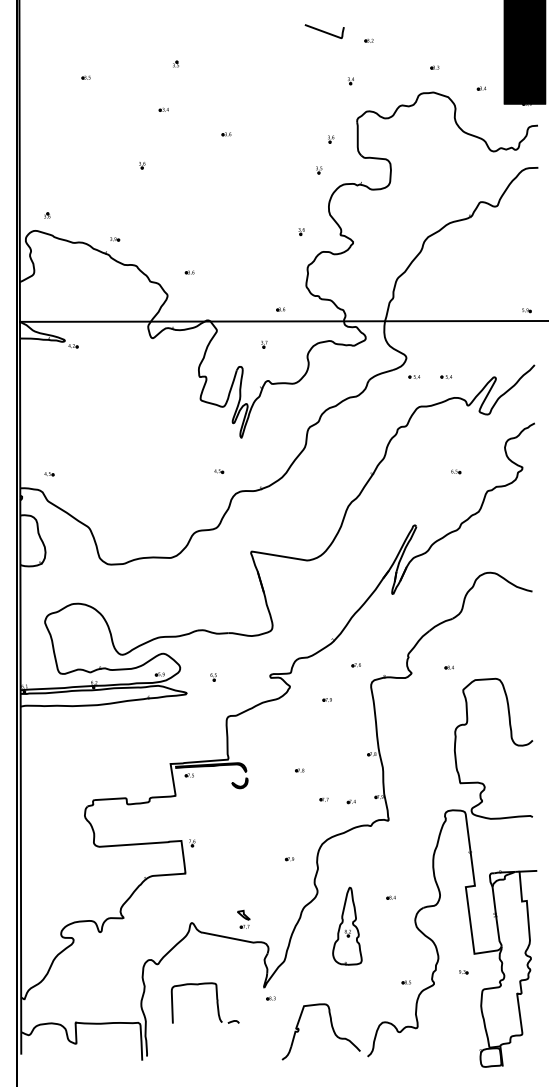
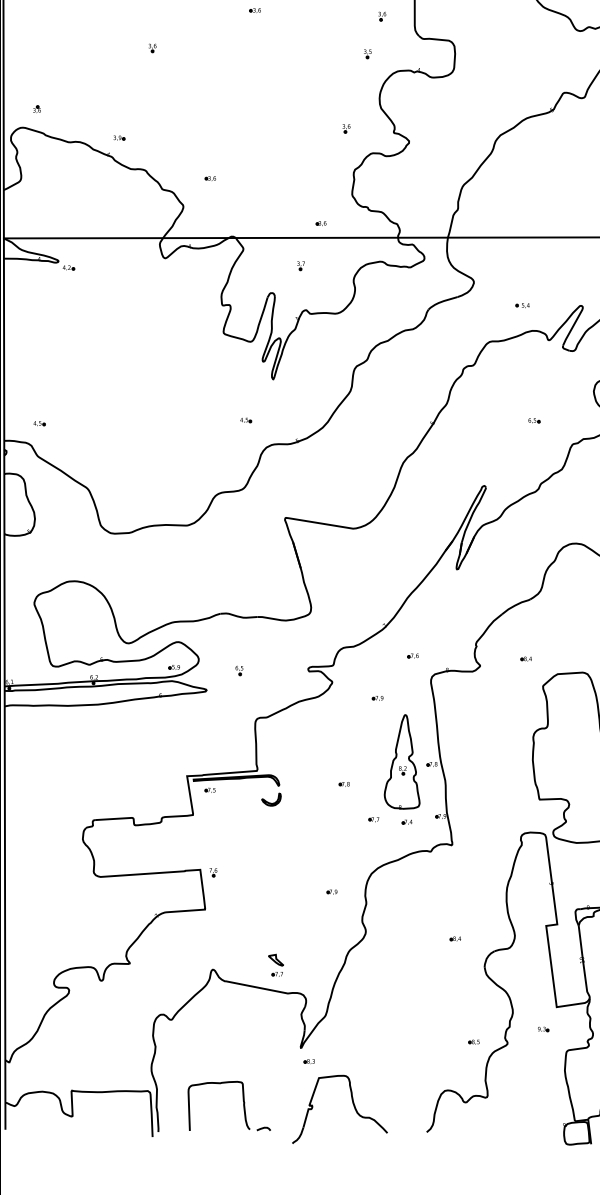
part: (414, 376) -> (483, 304), removed
part: (347, 925) -> (402, 761), moved
part: (216, 1002) -> (242, 1105), moved
part: (331, 1027) -> (352, 1104), moved

